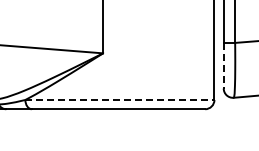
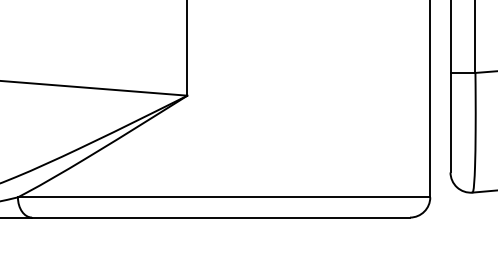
line: (223, 65) -> (450, 122), dashed -> solid
line: (119, 99) -> (223, 196), dashed -> solid

